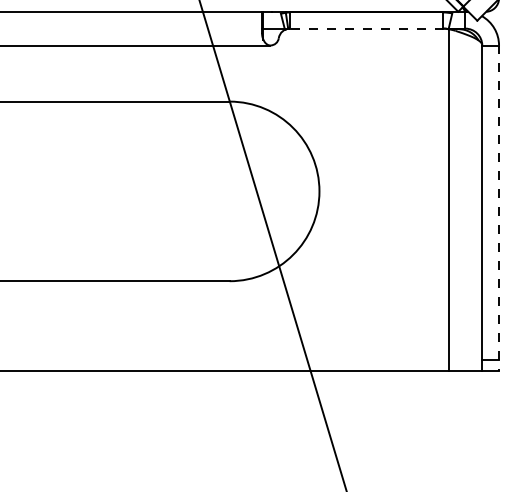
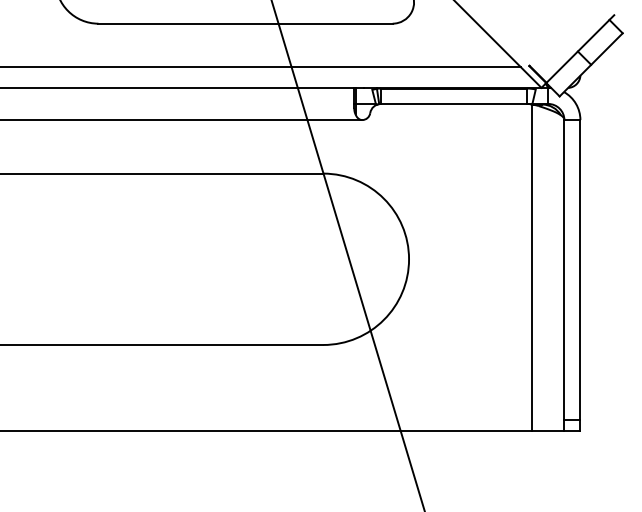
line: (366, 28) -> (453, 103), dashed -> solid
line: (499, 208) -> (580, 275), dashed -> solid

